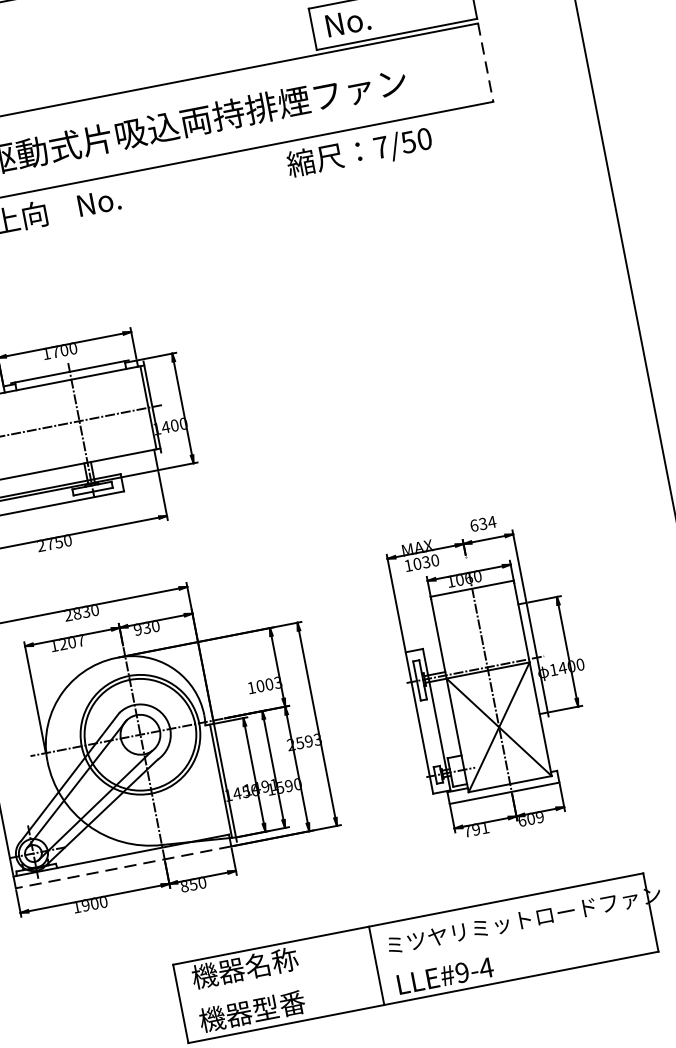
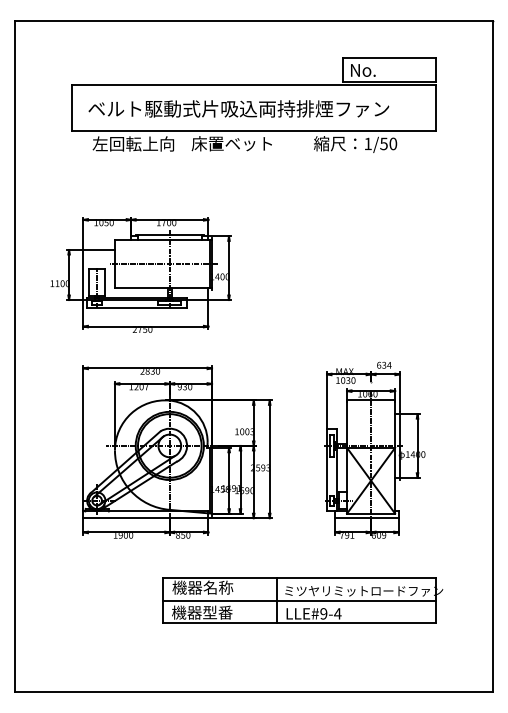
line: (485, 62) -> (435, 107), dashed -> solid
text: (379, 146) -> (367, 143), 7/50 -> 1/50
text: (145, 192) -> (231, 143), No. -> 床置ベット
line: (122, 868) -> (145, 518), dashed -> solid
line: (415, 957) -> (299, 600), added

